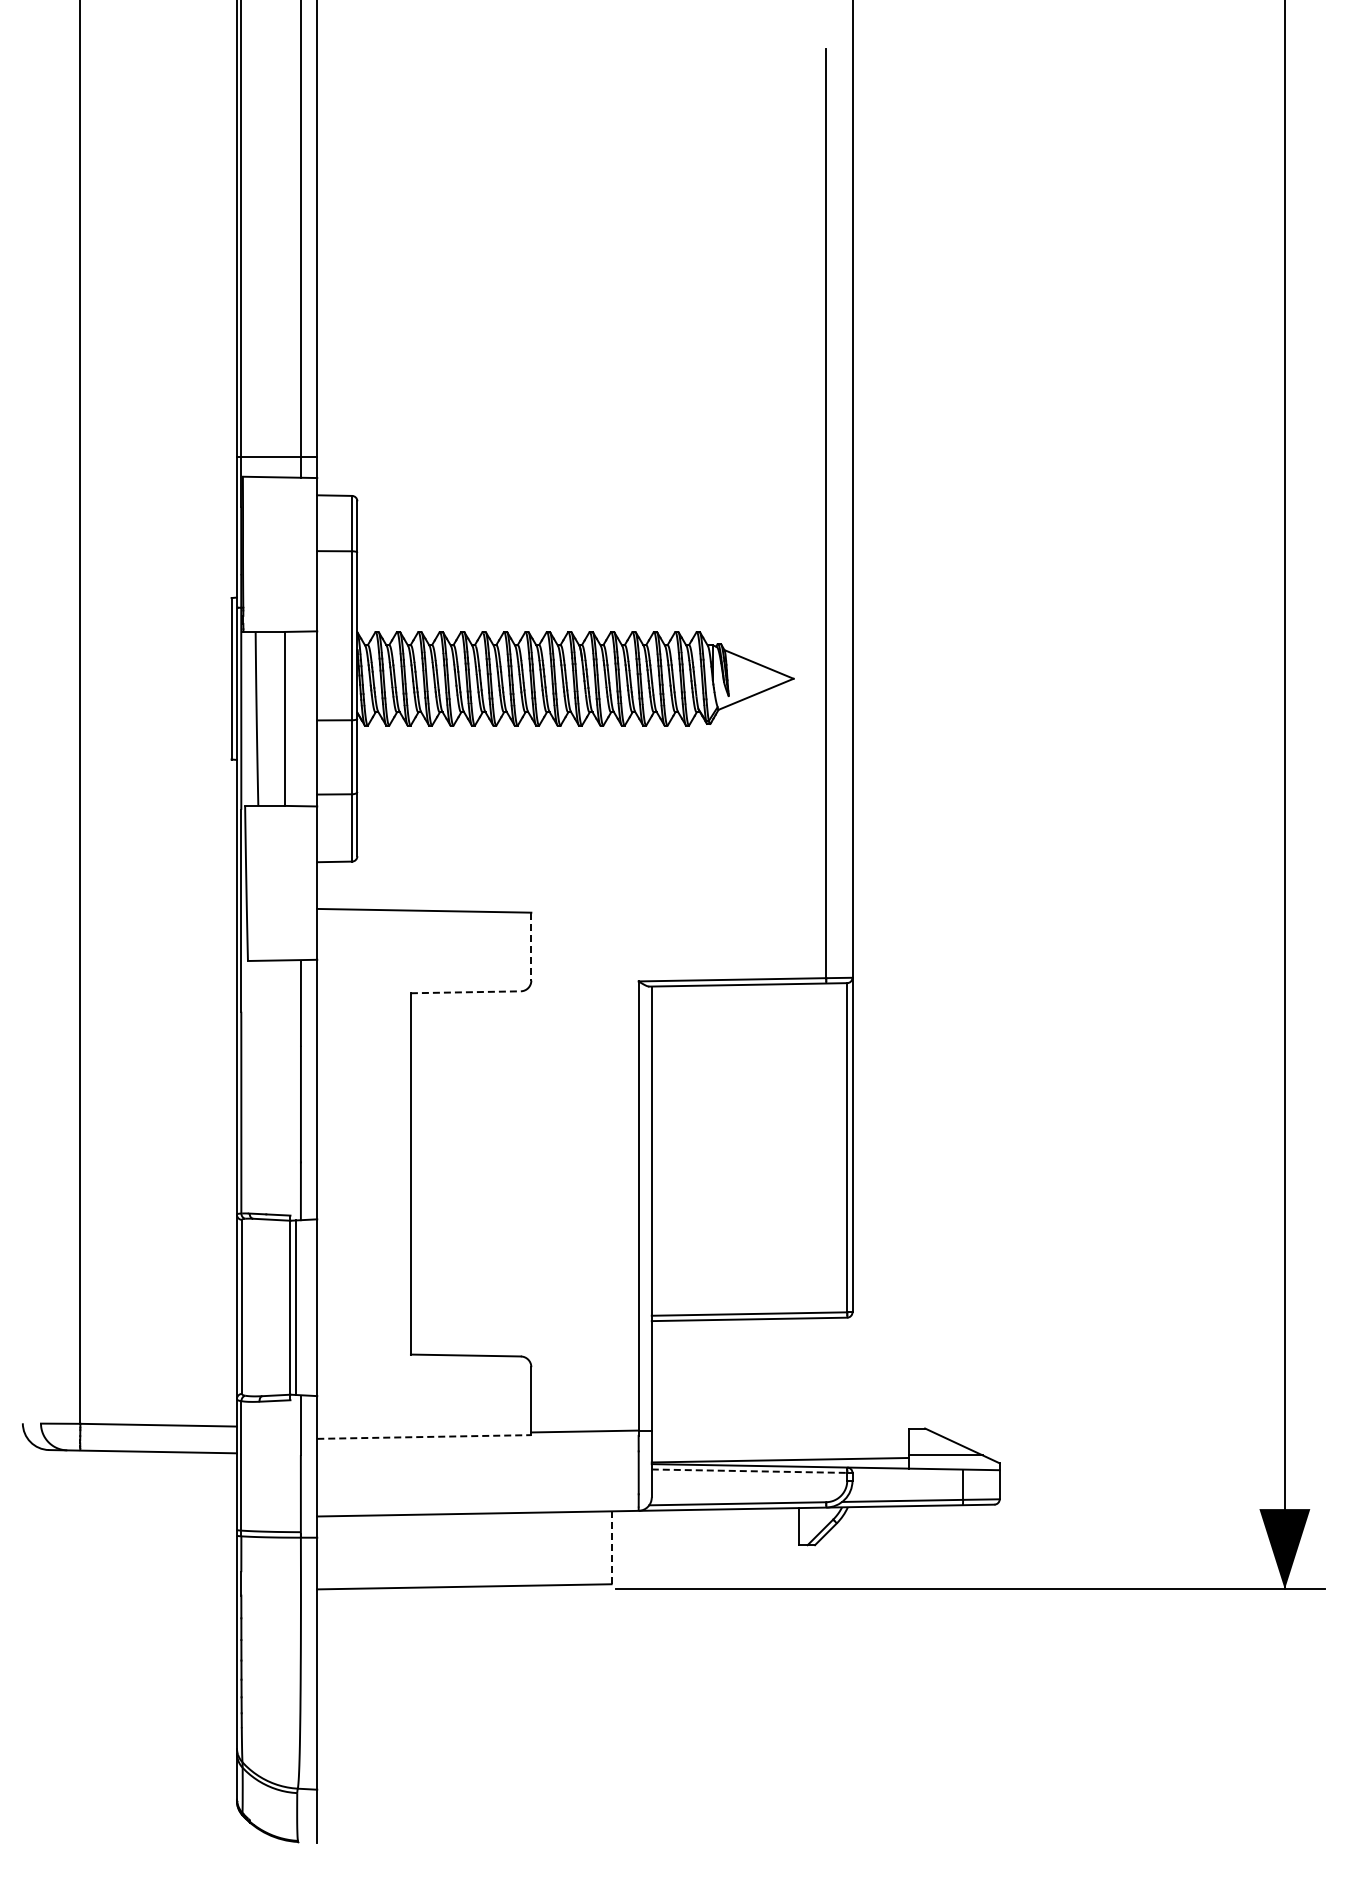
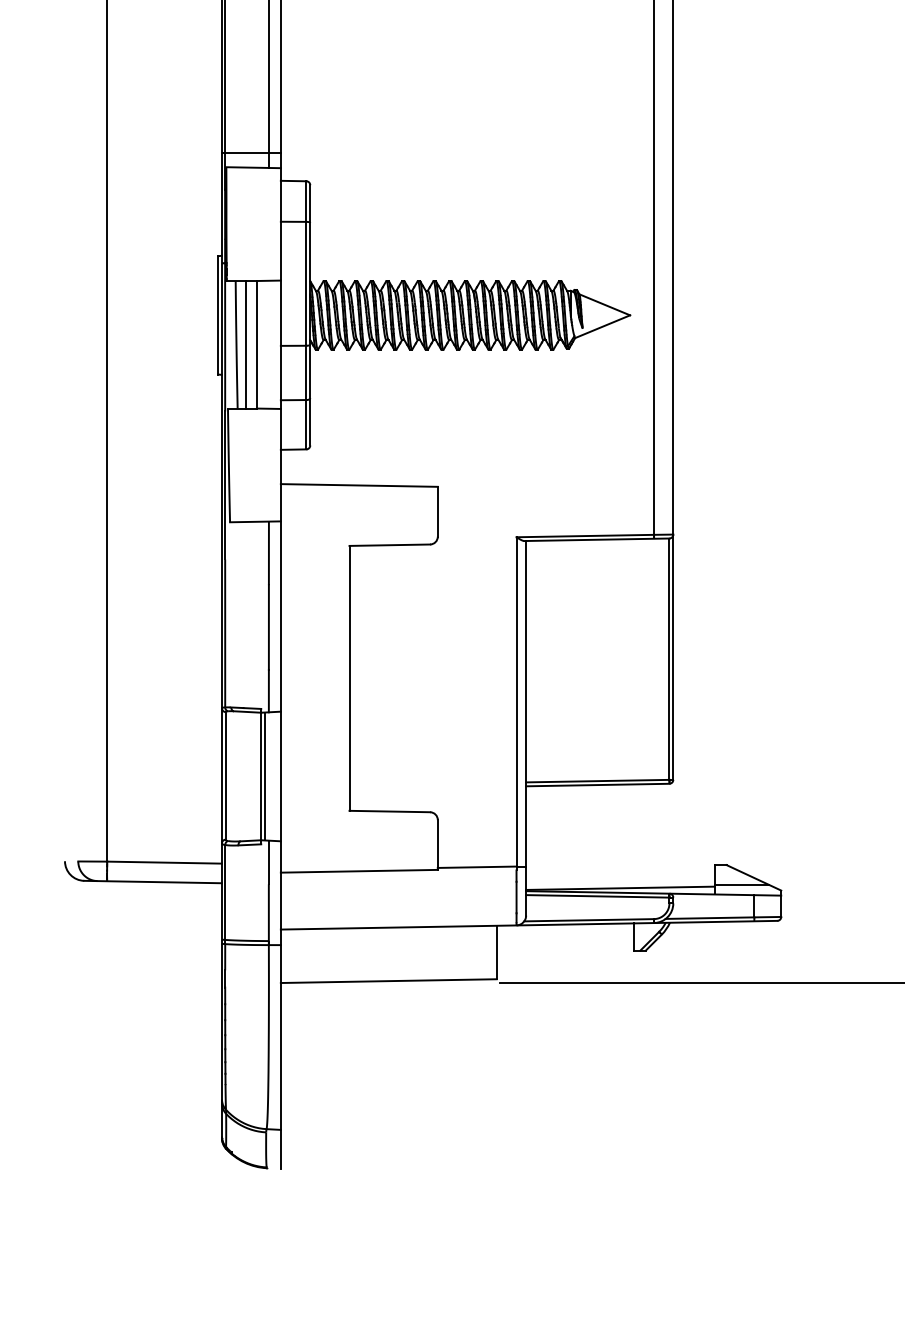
line: (269, 718) -> (245, 344), added
line: (531, 946) -> (437, 511), dashed -> solid
line: (465, 992) -> (389, 545), dashed -> solid
line: (424, 1436) -> (359, 870), dashed -> solid
line: (749, 1471) -> (597, 896), dashed -> solid
line: (611, 1547) -> (496, 952), dashed -> solid

